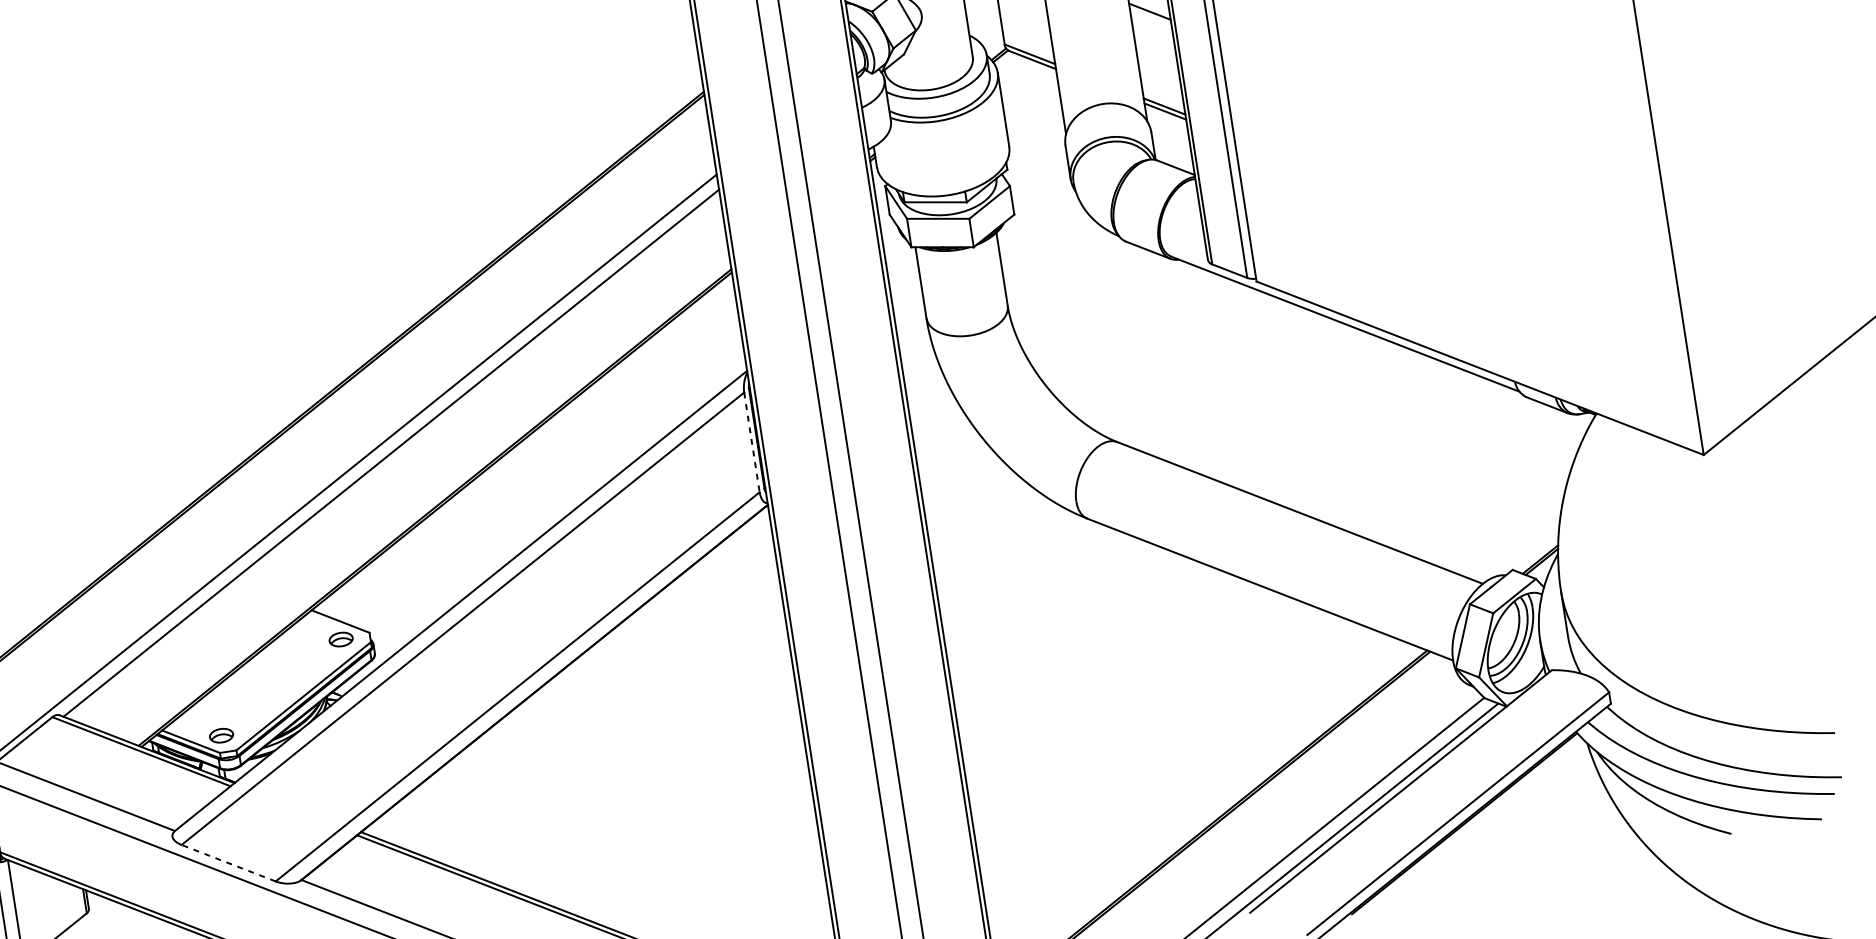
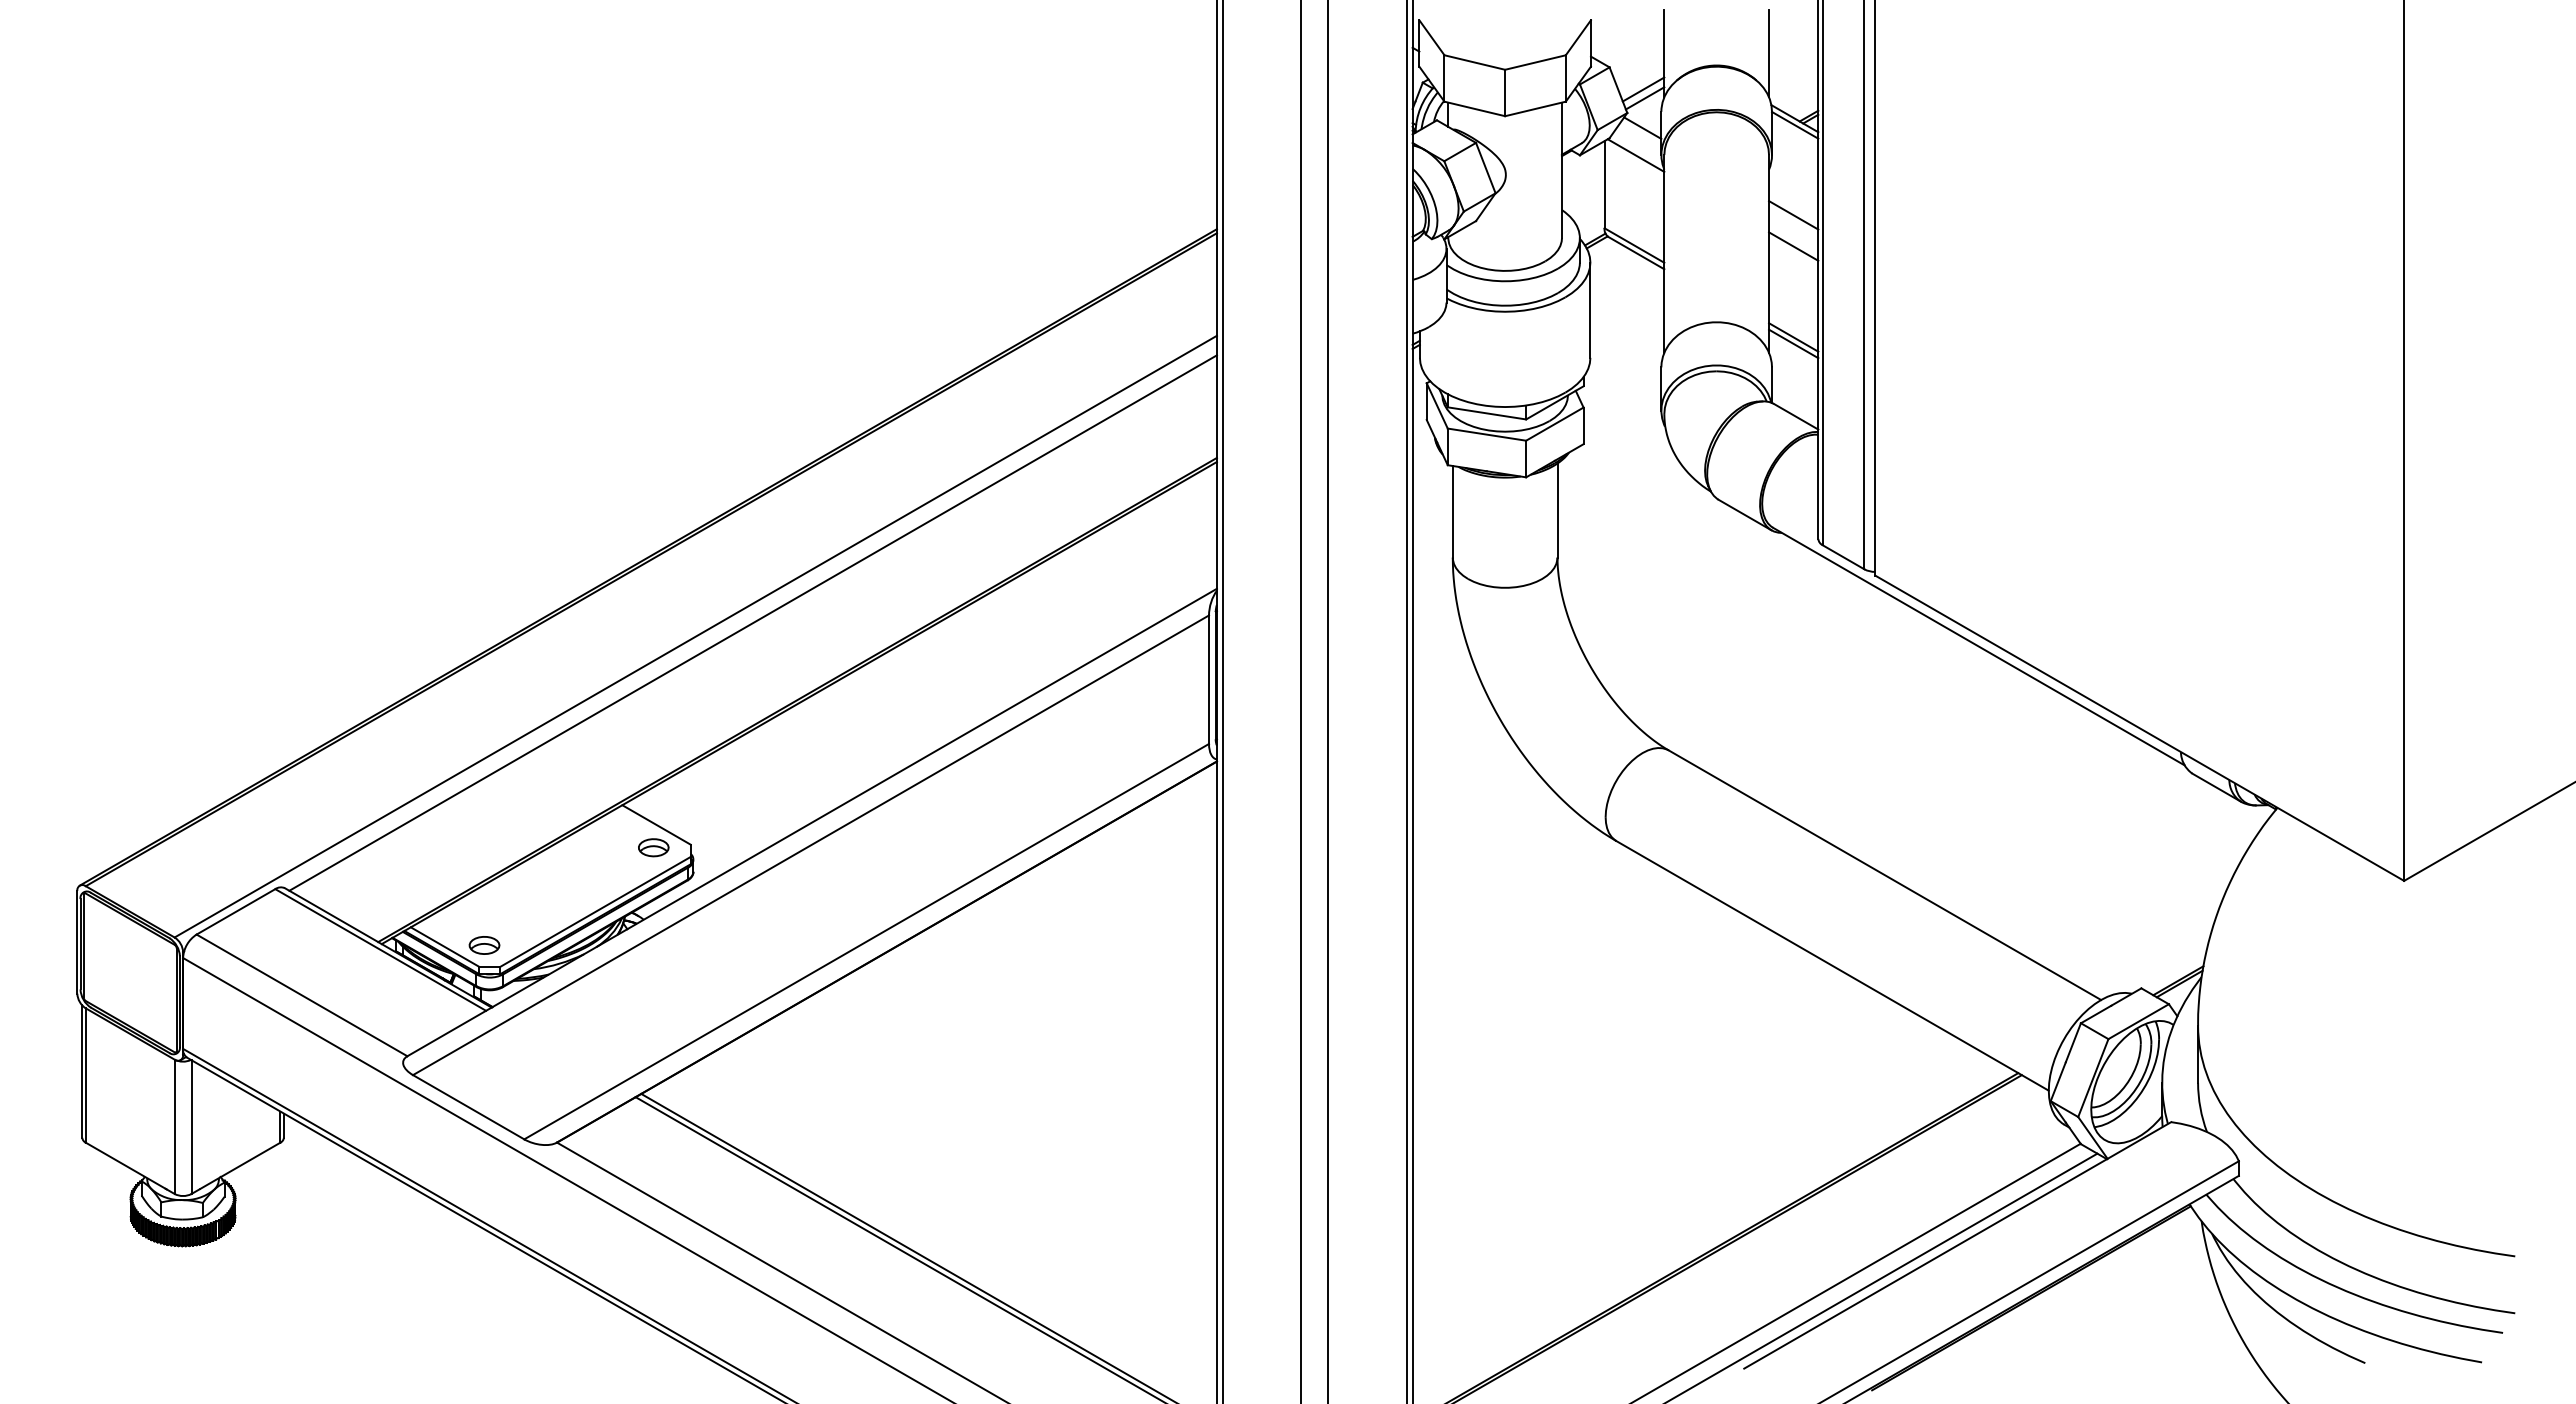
line: (1153, 35) -> (1793, 246), added
line: (752, 442) -> (1209, 680), dashed -> solid
line: (228, 862) -> (468, 1106), dashed -> solid

